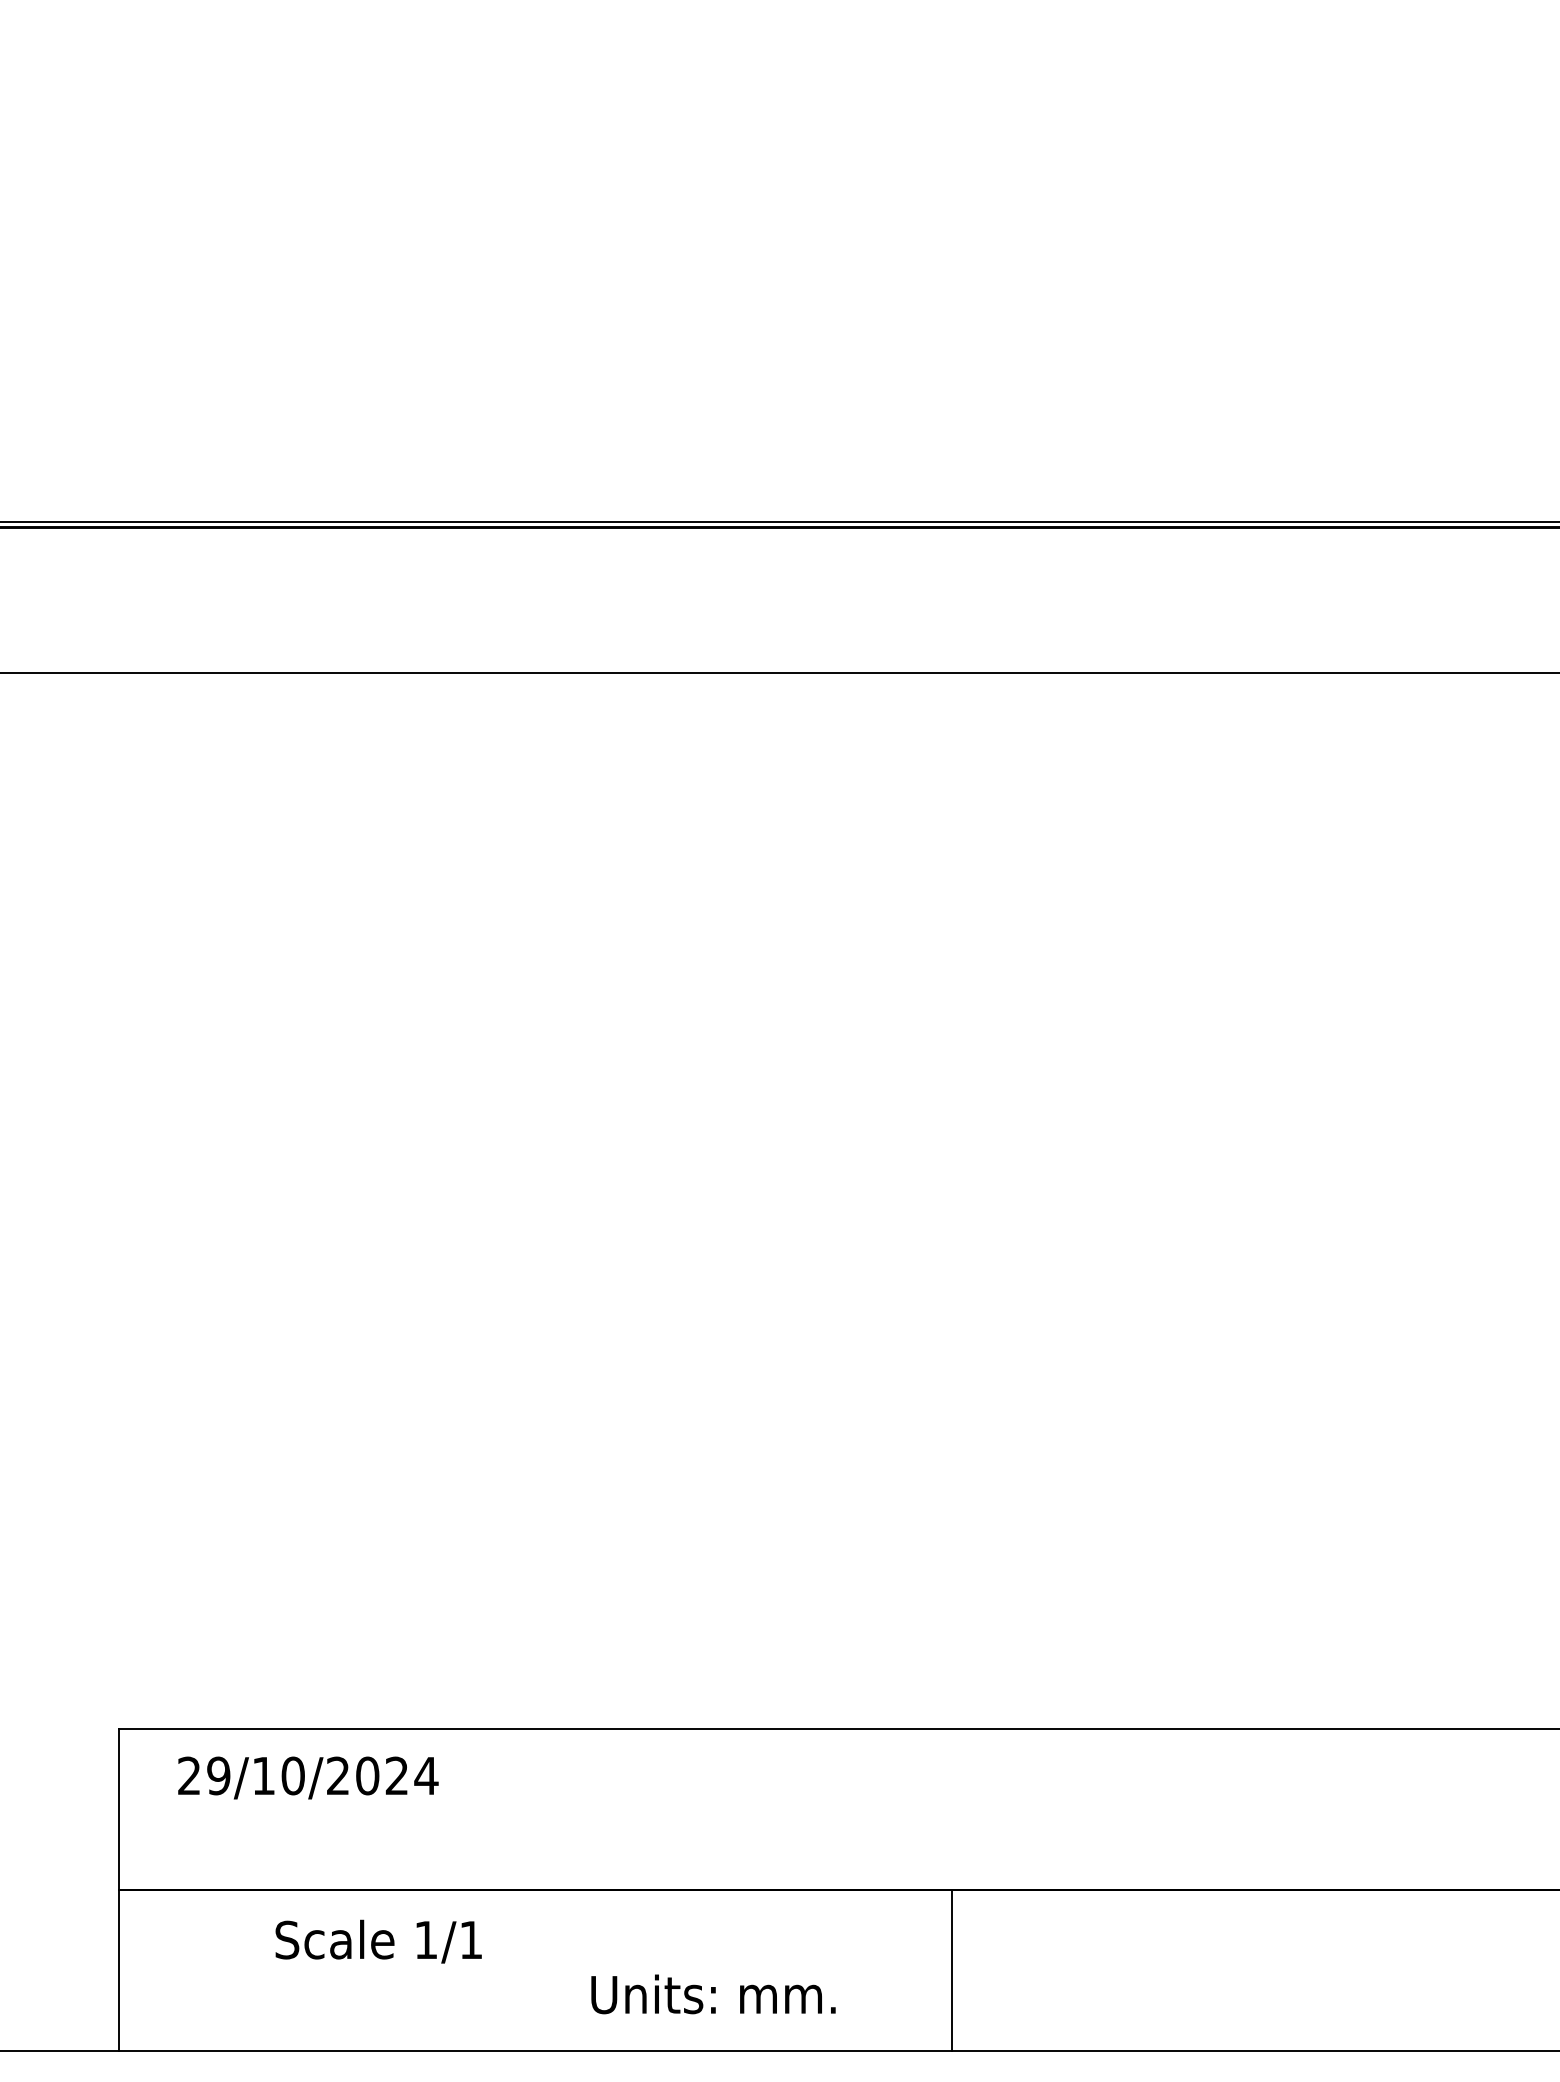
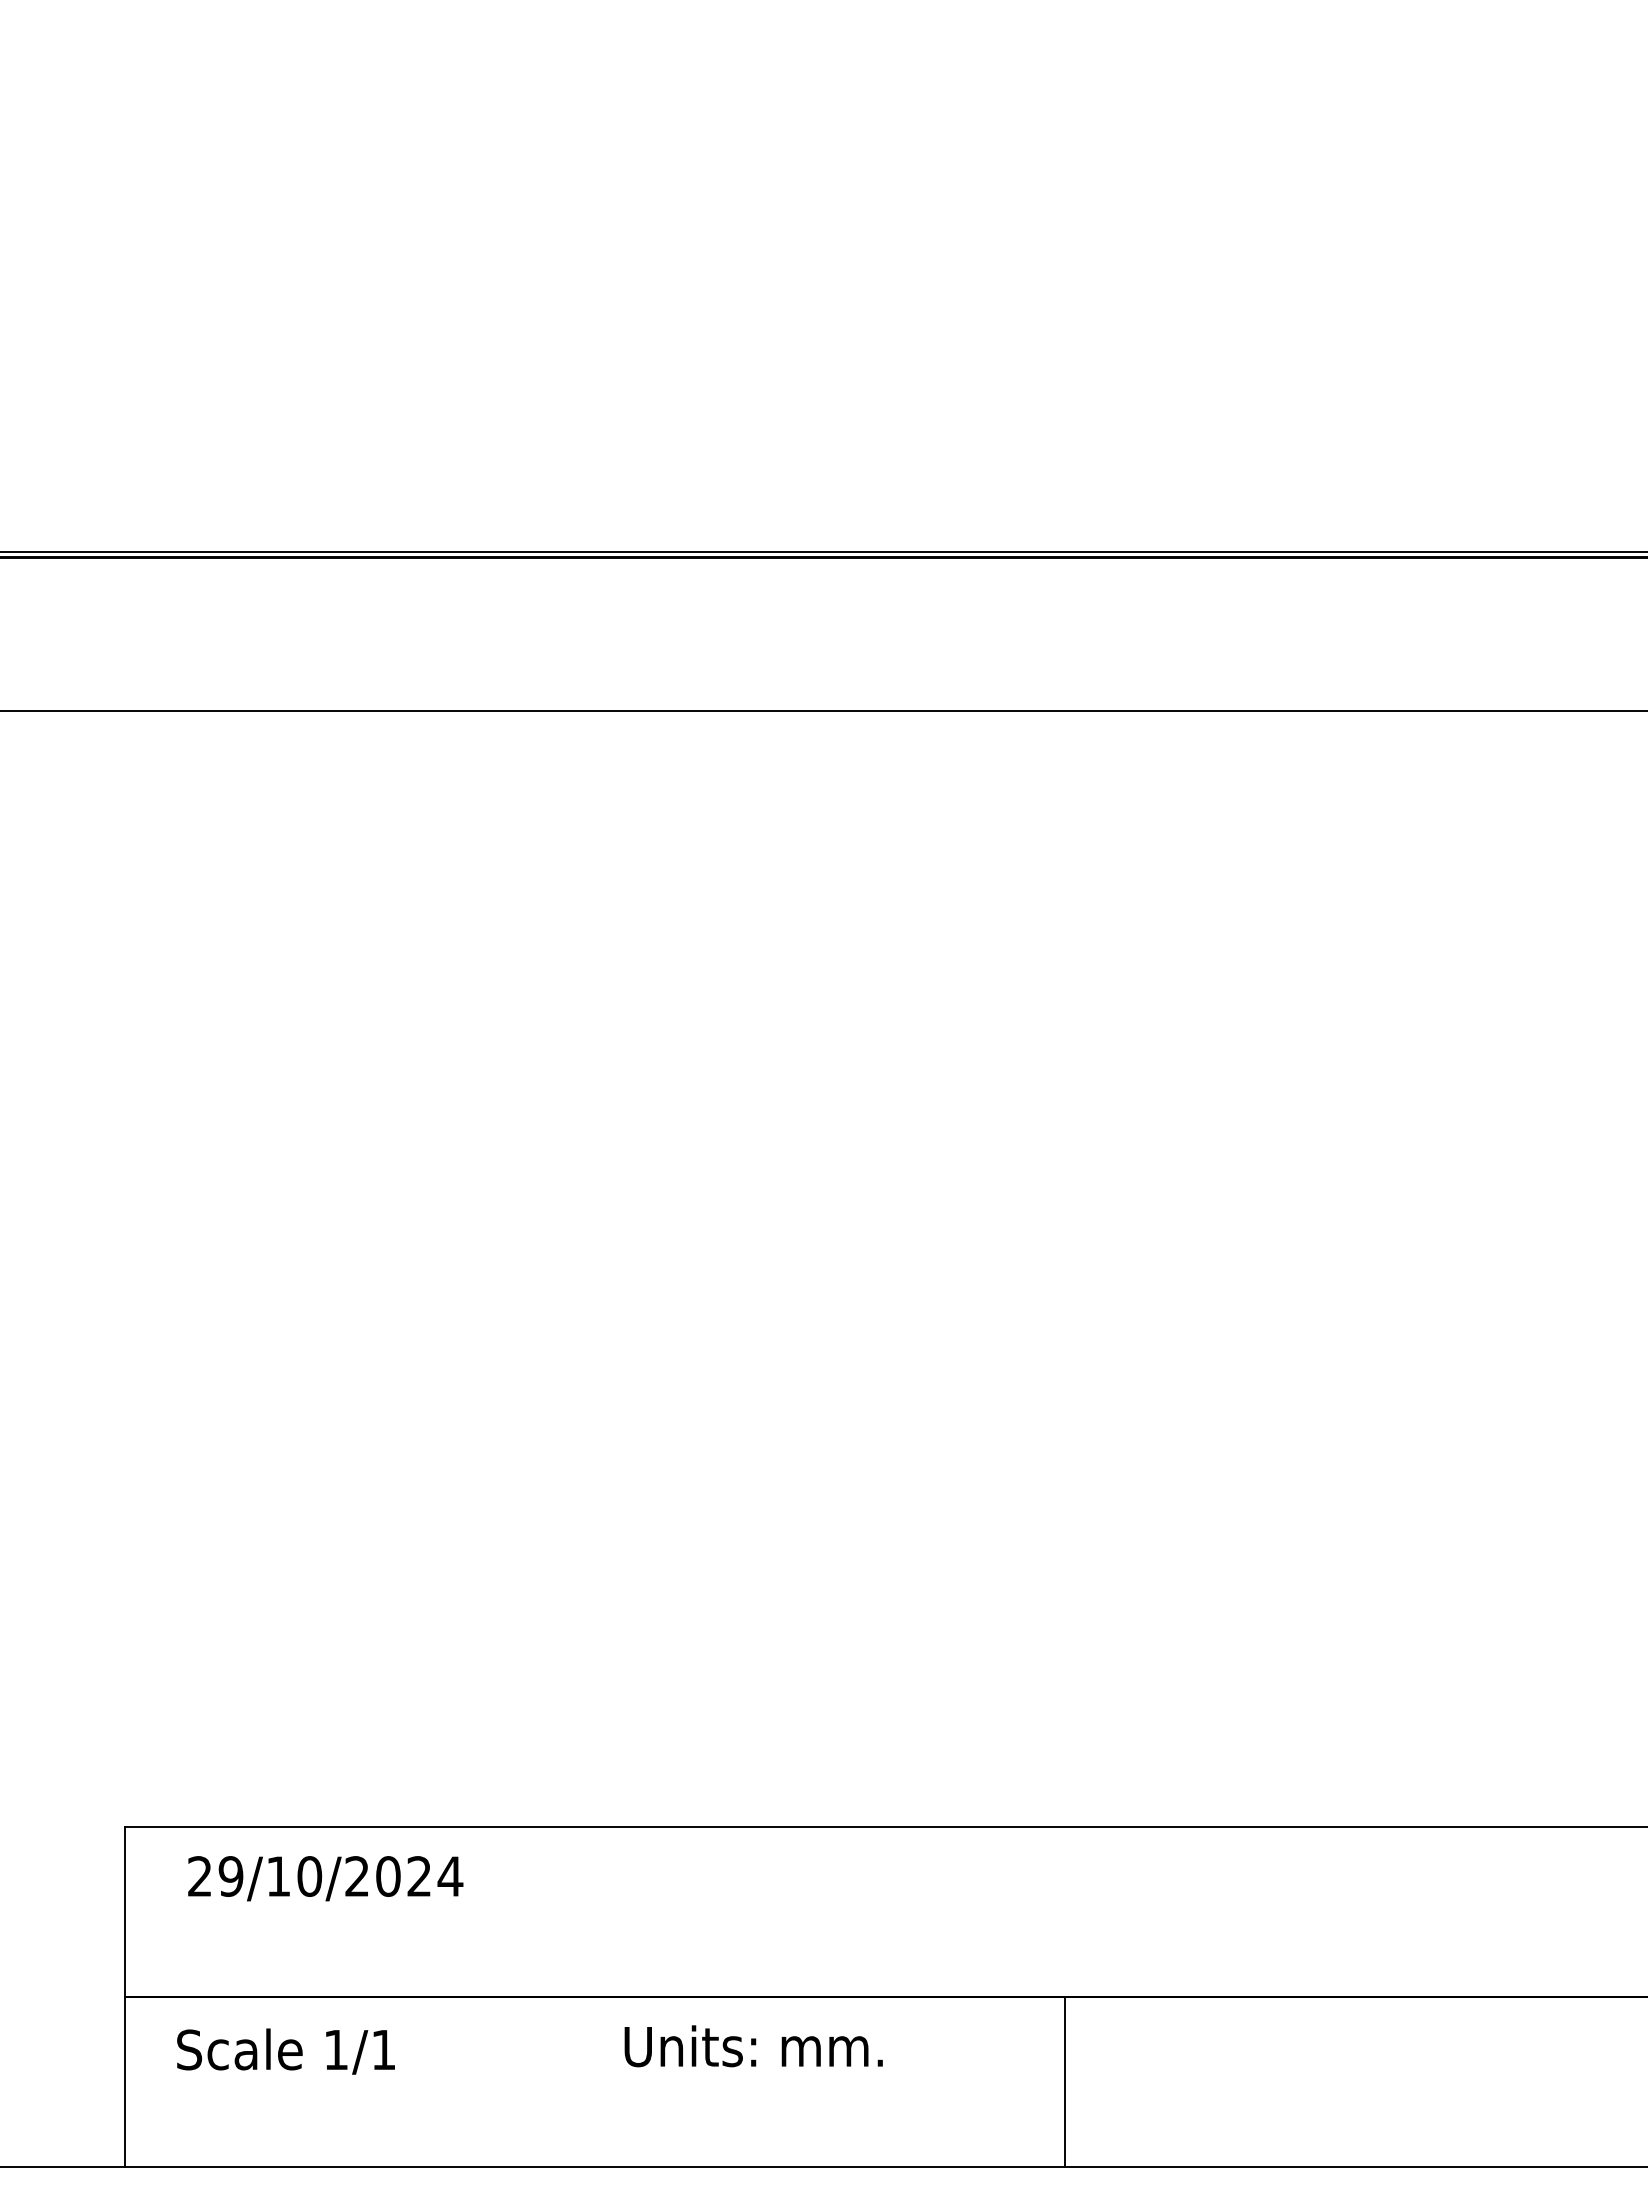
text: (378, 1941) -> (285, 2051), moved
line: (951, 1969) -> (1064, 2081), moved
text: (713, 1994) -> (753, 2046), moved

